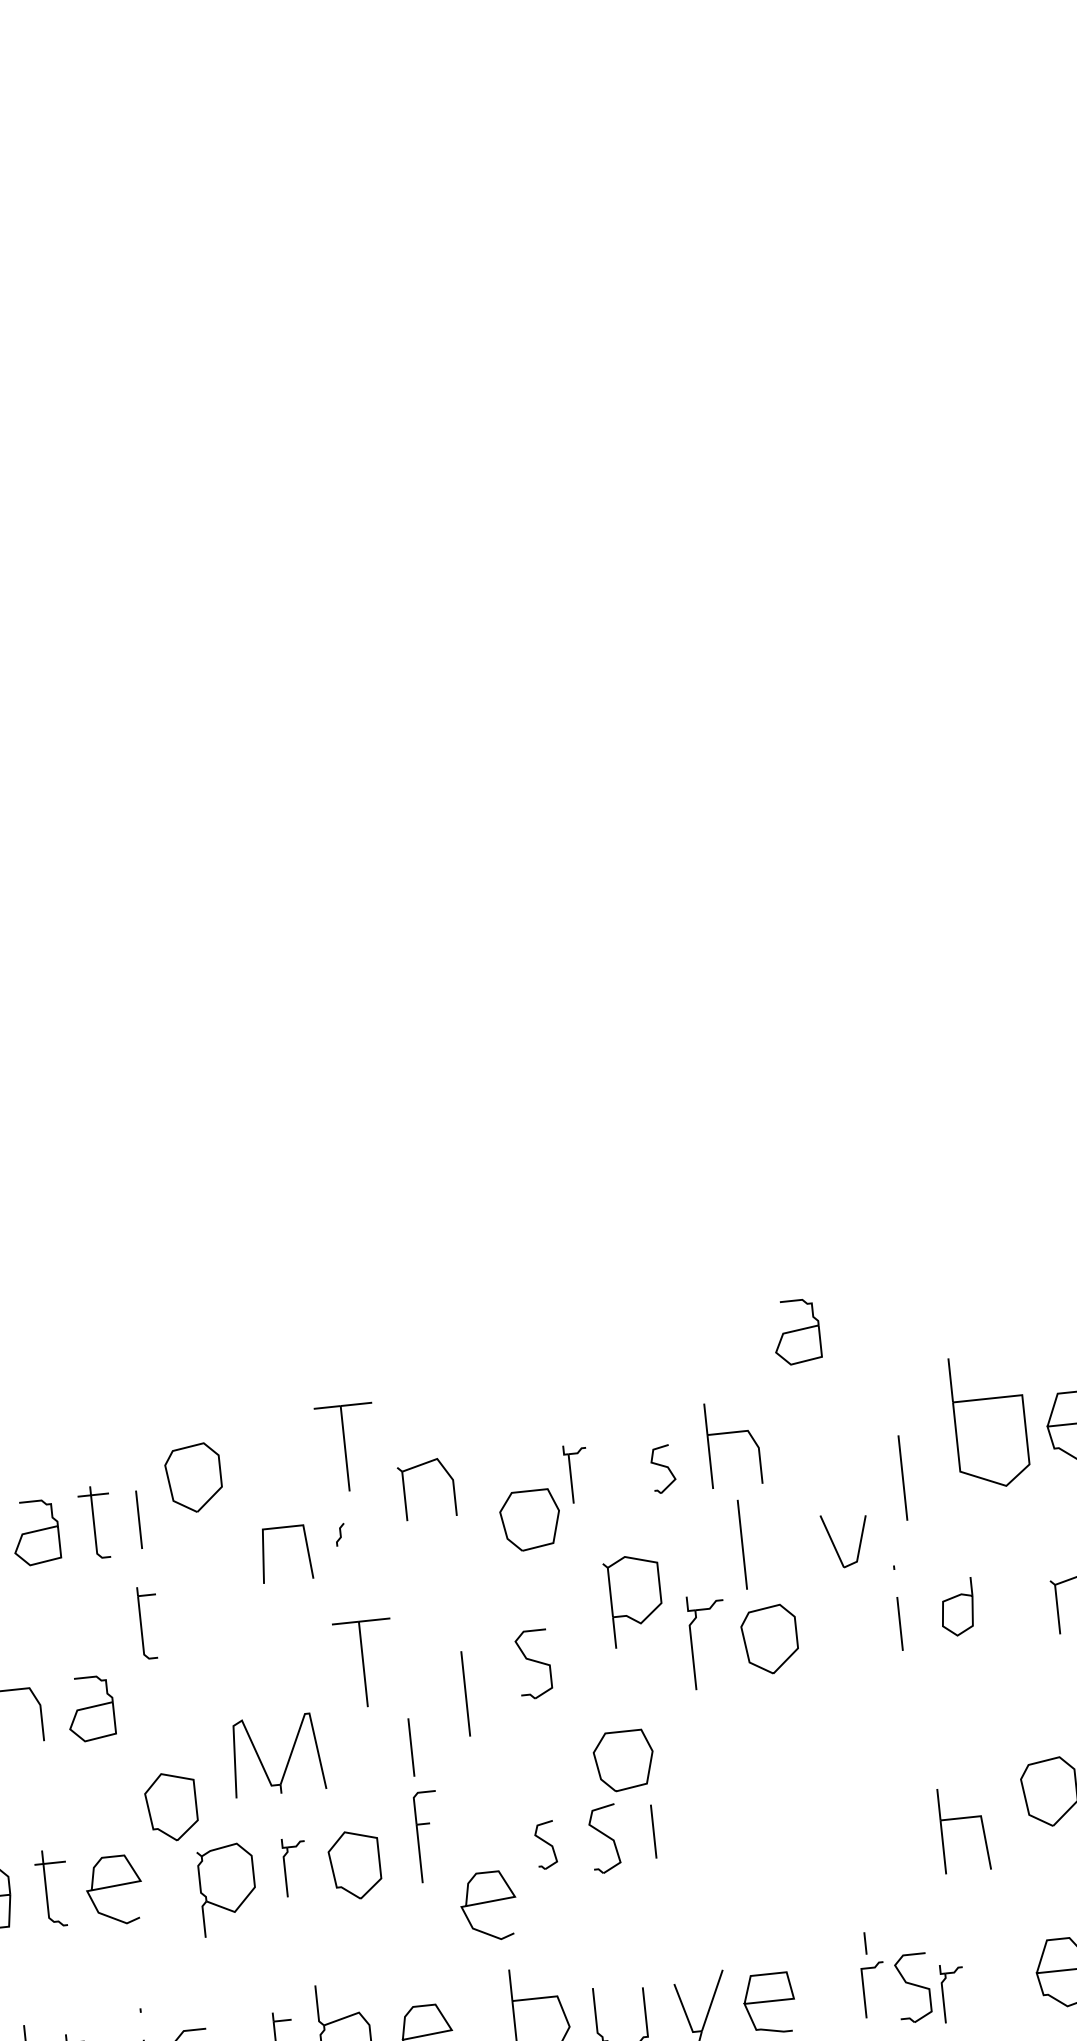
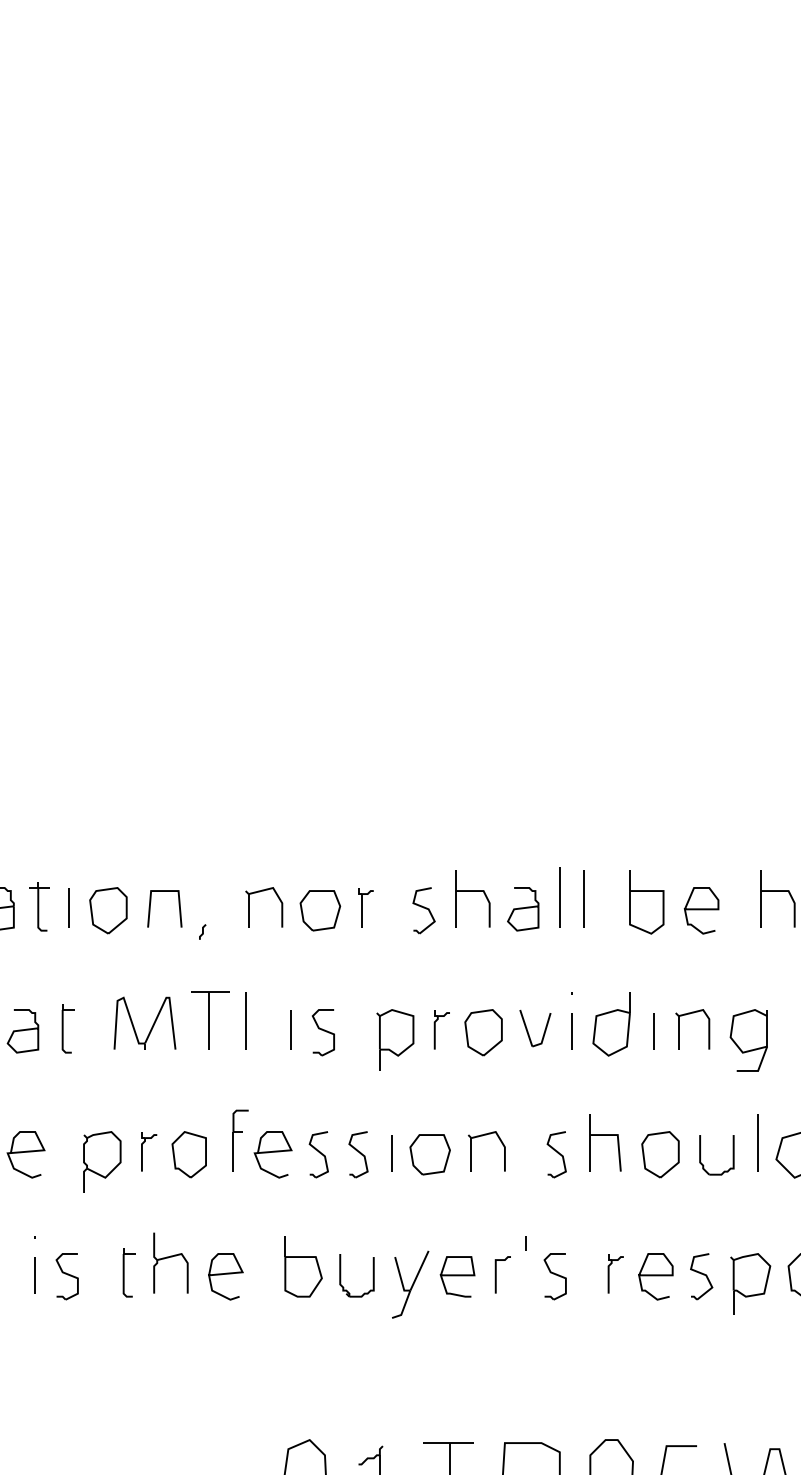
part: (797, 1332) -> (523, 909), moved
part: (989, 1422) -> (646, 902), size x0.71
part: (347, 1448) -> (213, 874), removed
part: (662, 1468) -> (423, 910), size x1.43
part: (193, 1477) -> (108, 910), moved
line: (901, 1477) -> (583, 898), moved
part: (530, 1519) -> (320, 910), moved
line: (741, 1545) -> (559, 897), moved
part: (835, 1545) -> (528, 1031), moved
line: (264, 1555) -> (150, 908), moved
part: (634, 1599) -> (395, 1039), moved
part: (957, 1607) -> (611, 1024), size x1.67
line: (1020, 1611) -> (653, 1031), added
part: (148, 1622) -> (67, 1028), moved
part: (707, 1641) -> (441, 1029), size x0.62
line: (465, 1693) -> (245, 1020), moved
line: (409, 1747) -> (290, 1029), moved
part: (288, 1755) -> (152, 1024), moved
part: (623, 1760) -> (429, 1154), moved
part: (170, 1806) -> (69, 1102), removed
part: (896, 1807) -> (556, 1154), added
part: (770, 1816) -> (471, 1151), added
part: (962, 1818) -> (605, 1135), moved
part: (545, 1844) -> (318, 1154), size x1.43
curve: (487, 1903) -> (272, 1152), moved
line: (864, 1990) -> (496, 1274), moved
part: (952, 1992) -> (615, 1273), moved

